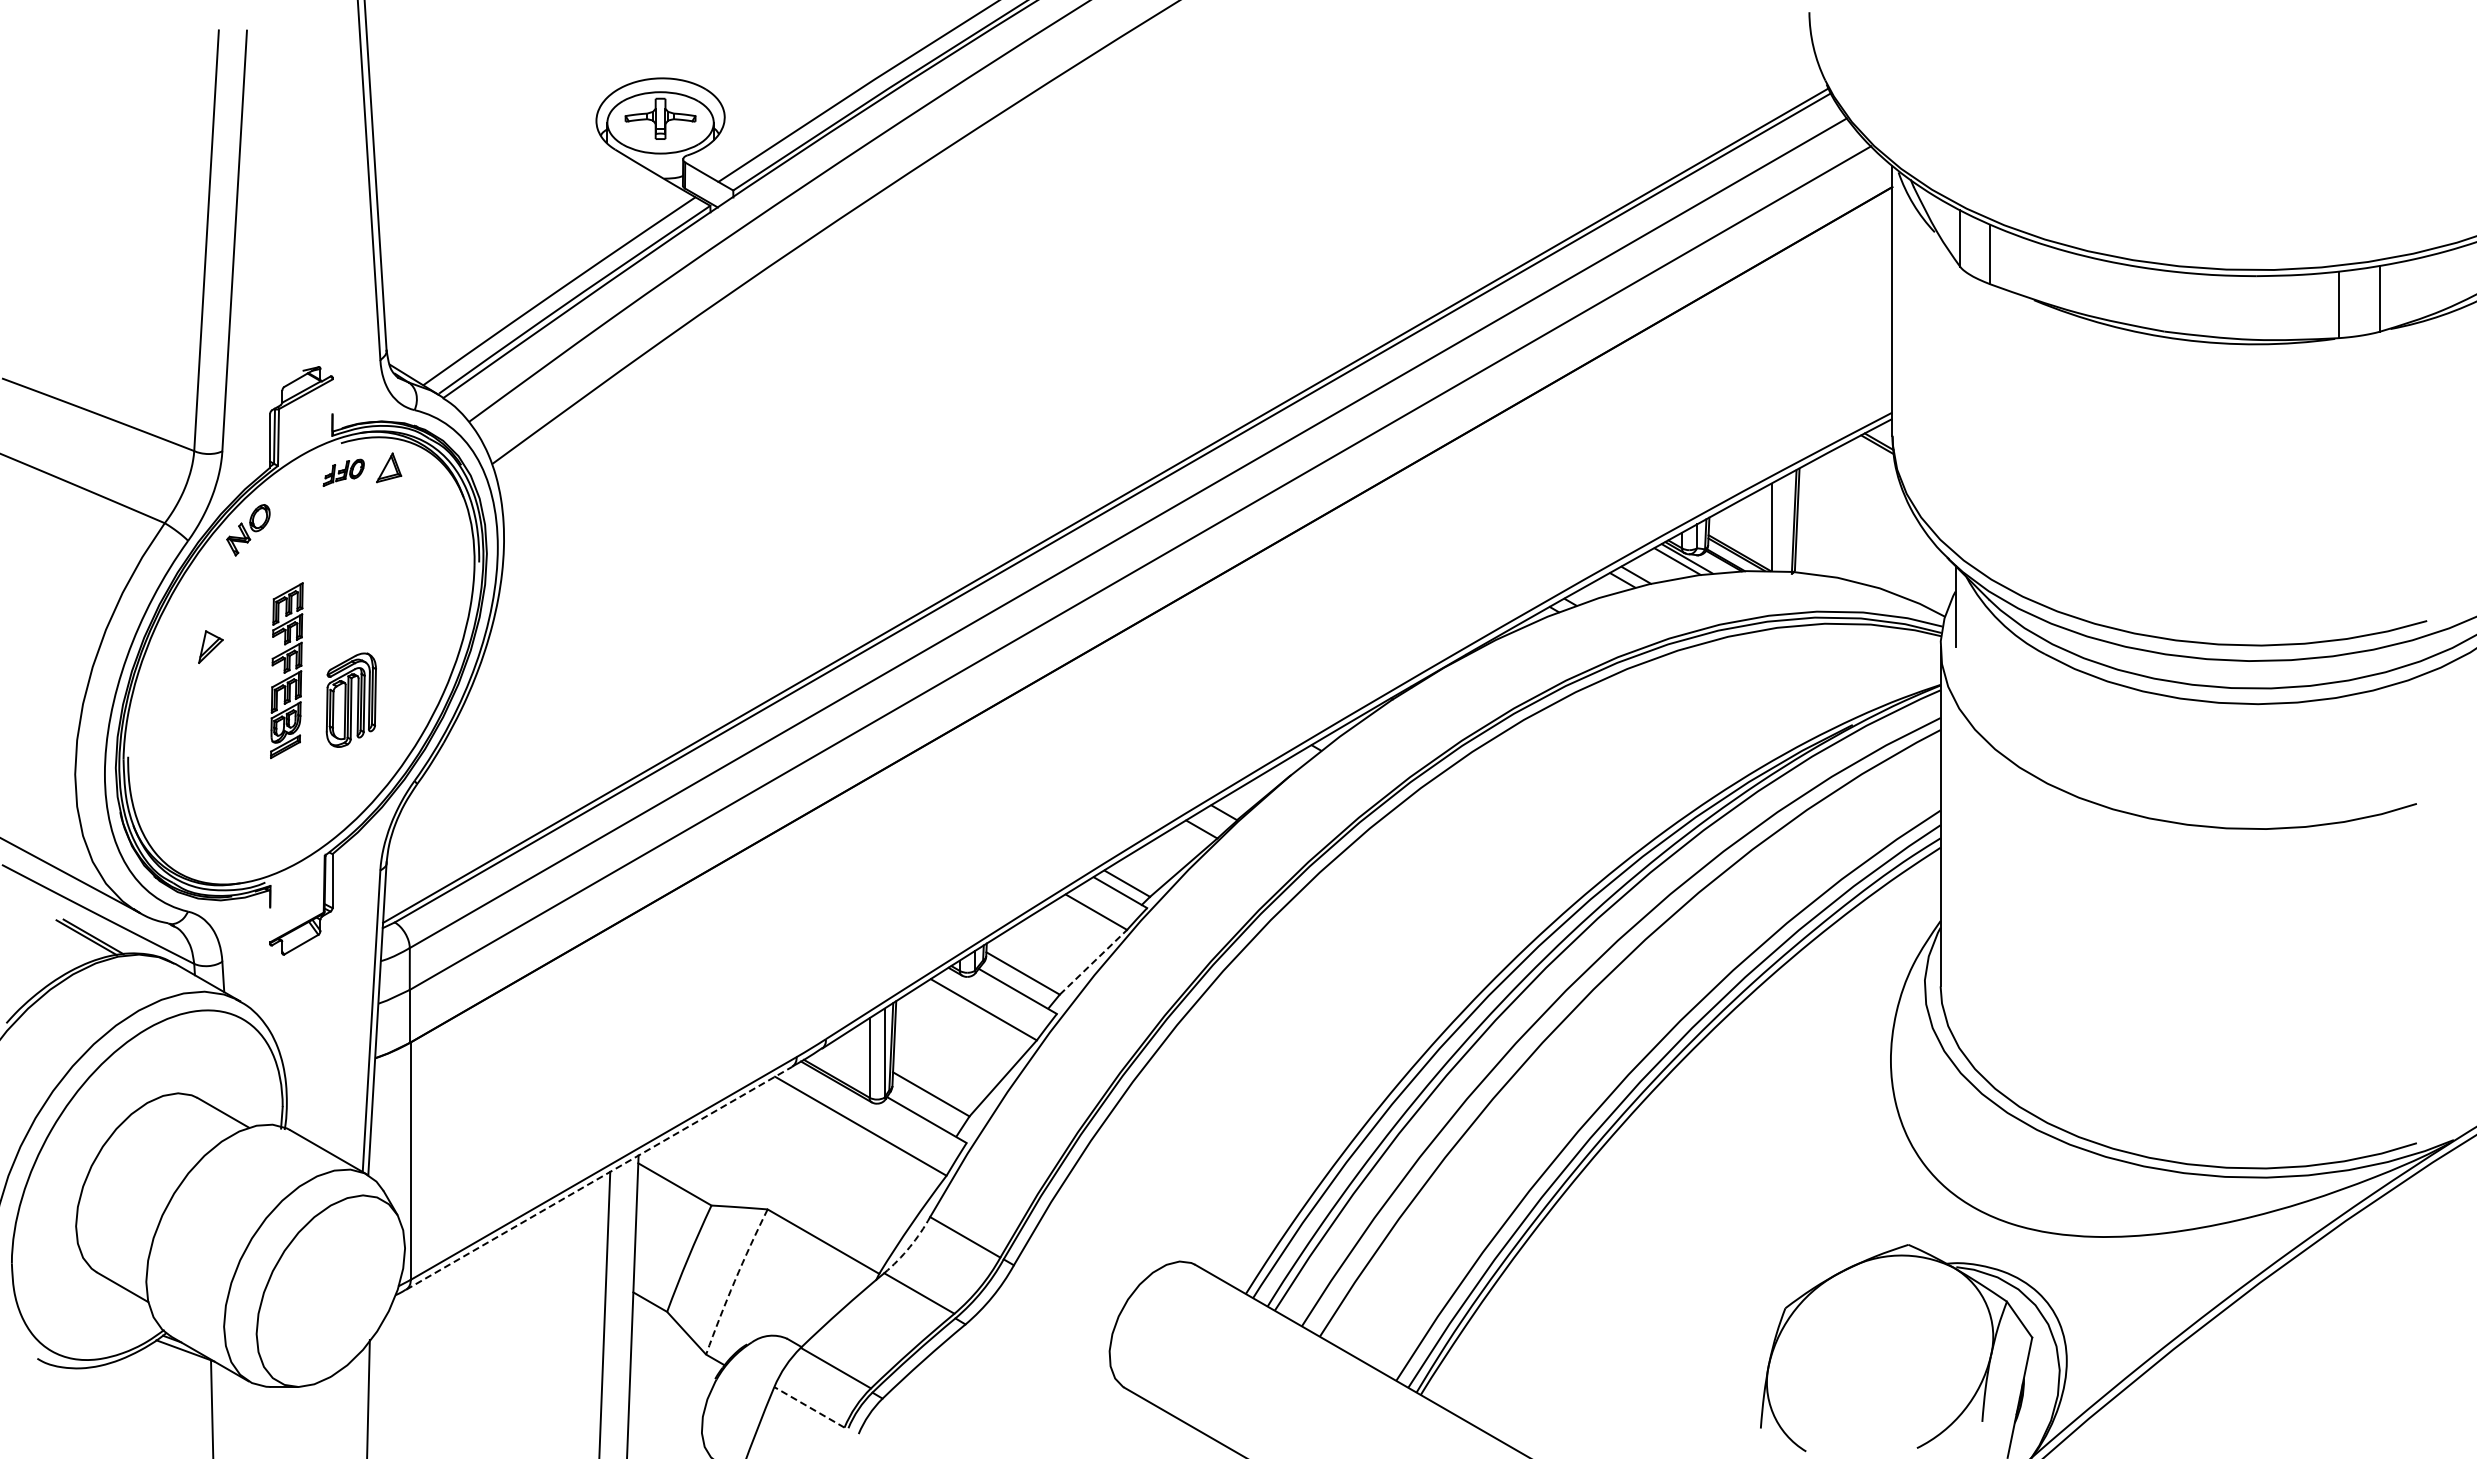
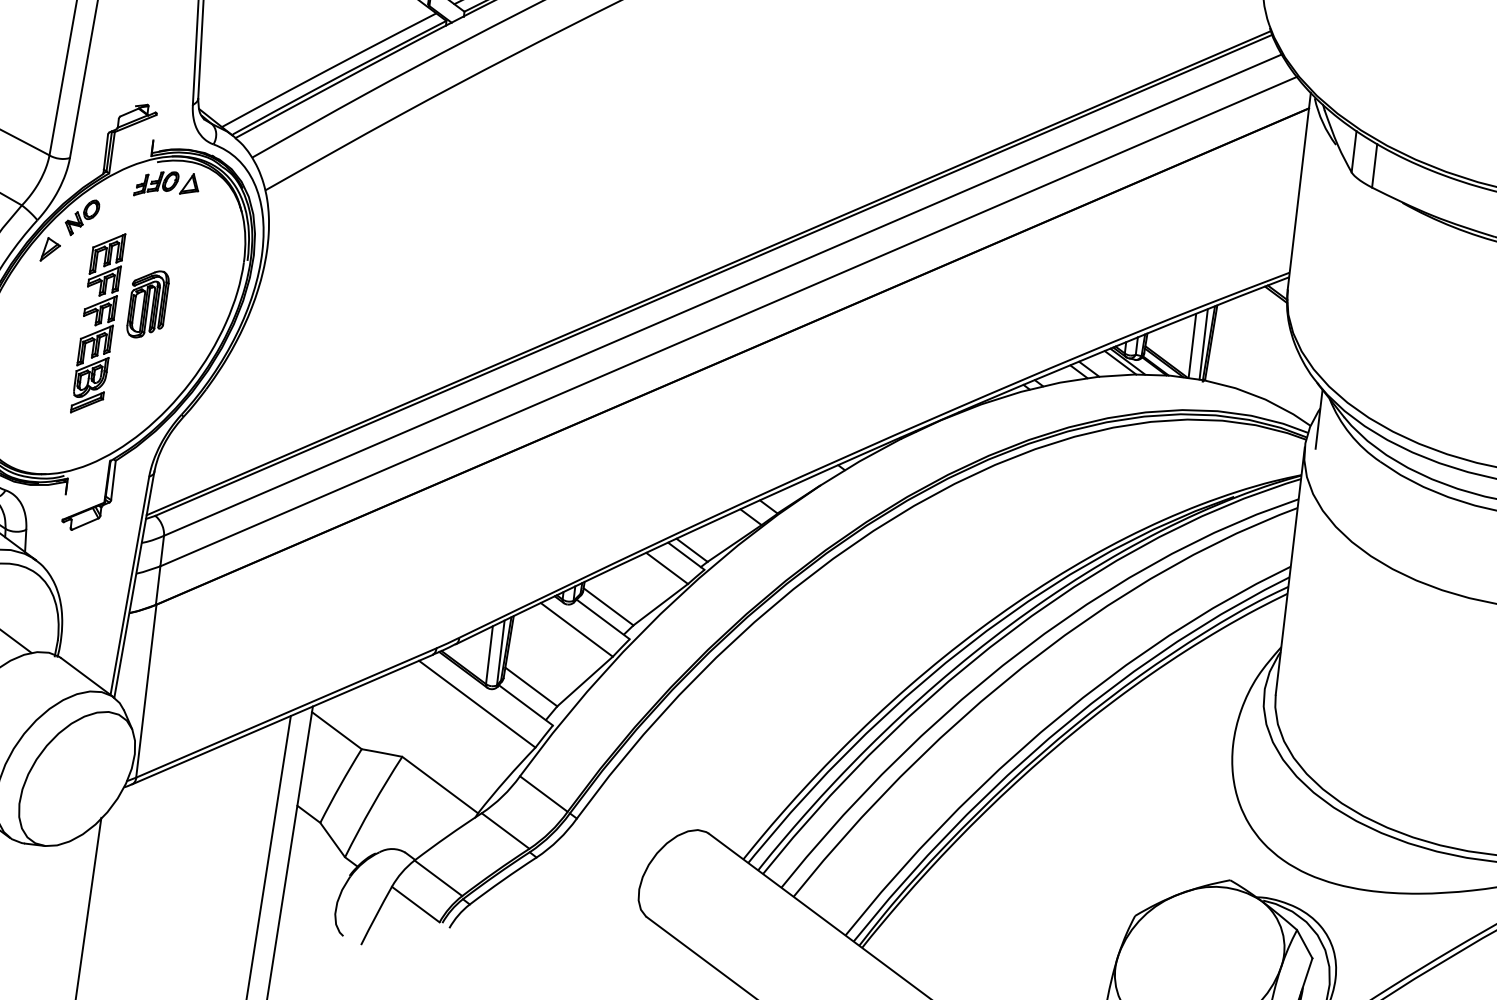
part: (343, 472) -> (156, 183), size x1.43
line: (1787, 523) -> (1203, 344), added
part: (210, 646) -> (50, 249), moved
part: (286, 670) -> (97, 323), size x1.43
part: (350, 699) -> (147, 303), moved
line: (1093, 962) -> (660, 604), dashed -> solid
line: (599, 1178) -> (282, 719), dashed -> solid
arc: (909, 1247) -> (502, 796), dashed -> solid
arc: (734, 1281) -> (371, 806), dashed -> solid
line: (809, 1407) -> (415, 904), dashed -> solid

